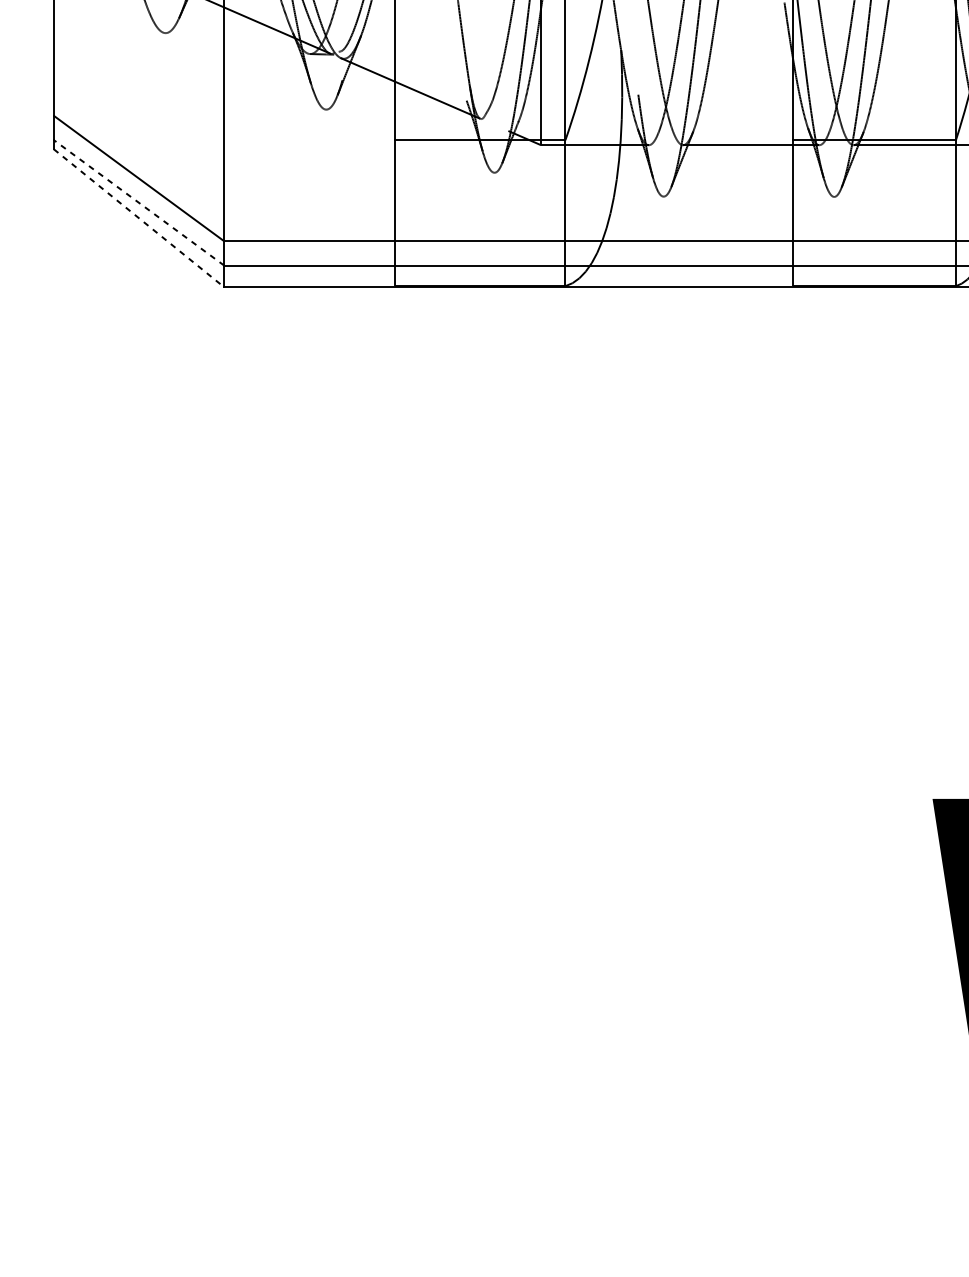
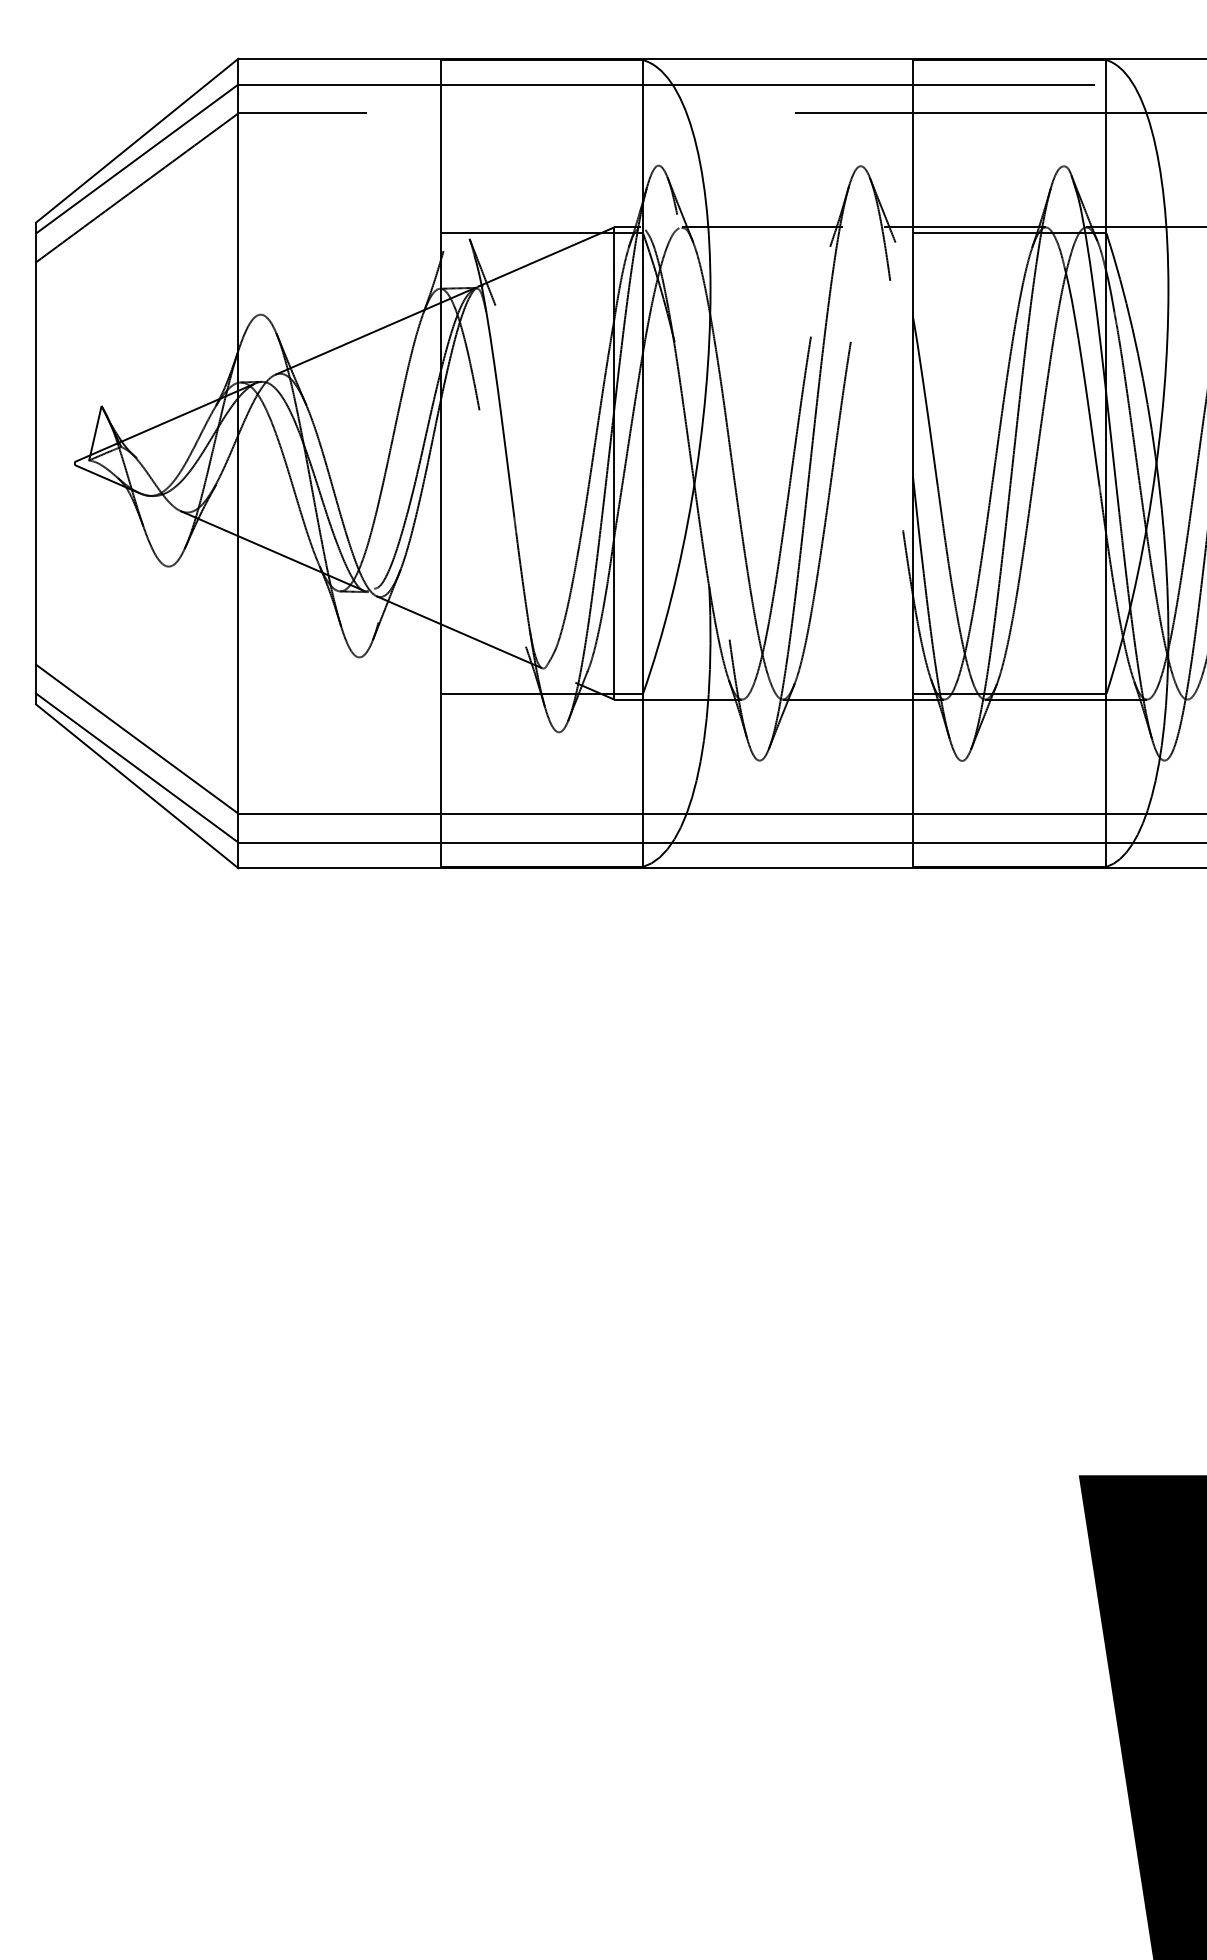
line: (139, 203) -> (137, 768), dashed -> solid
line: (139, 218) -> (137, 786), dashed -> solid

